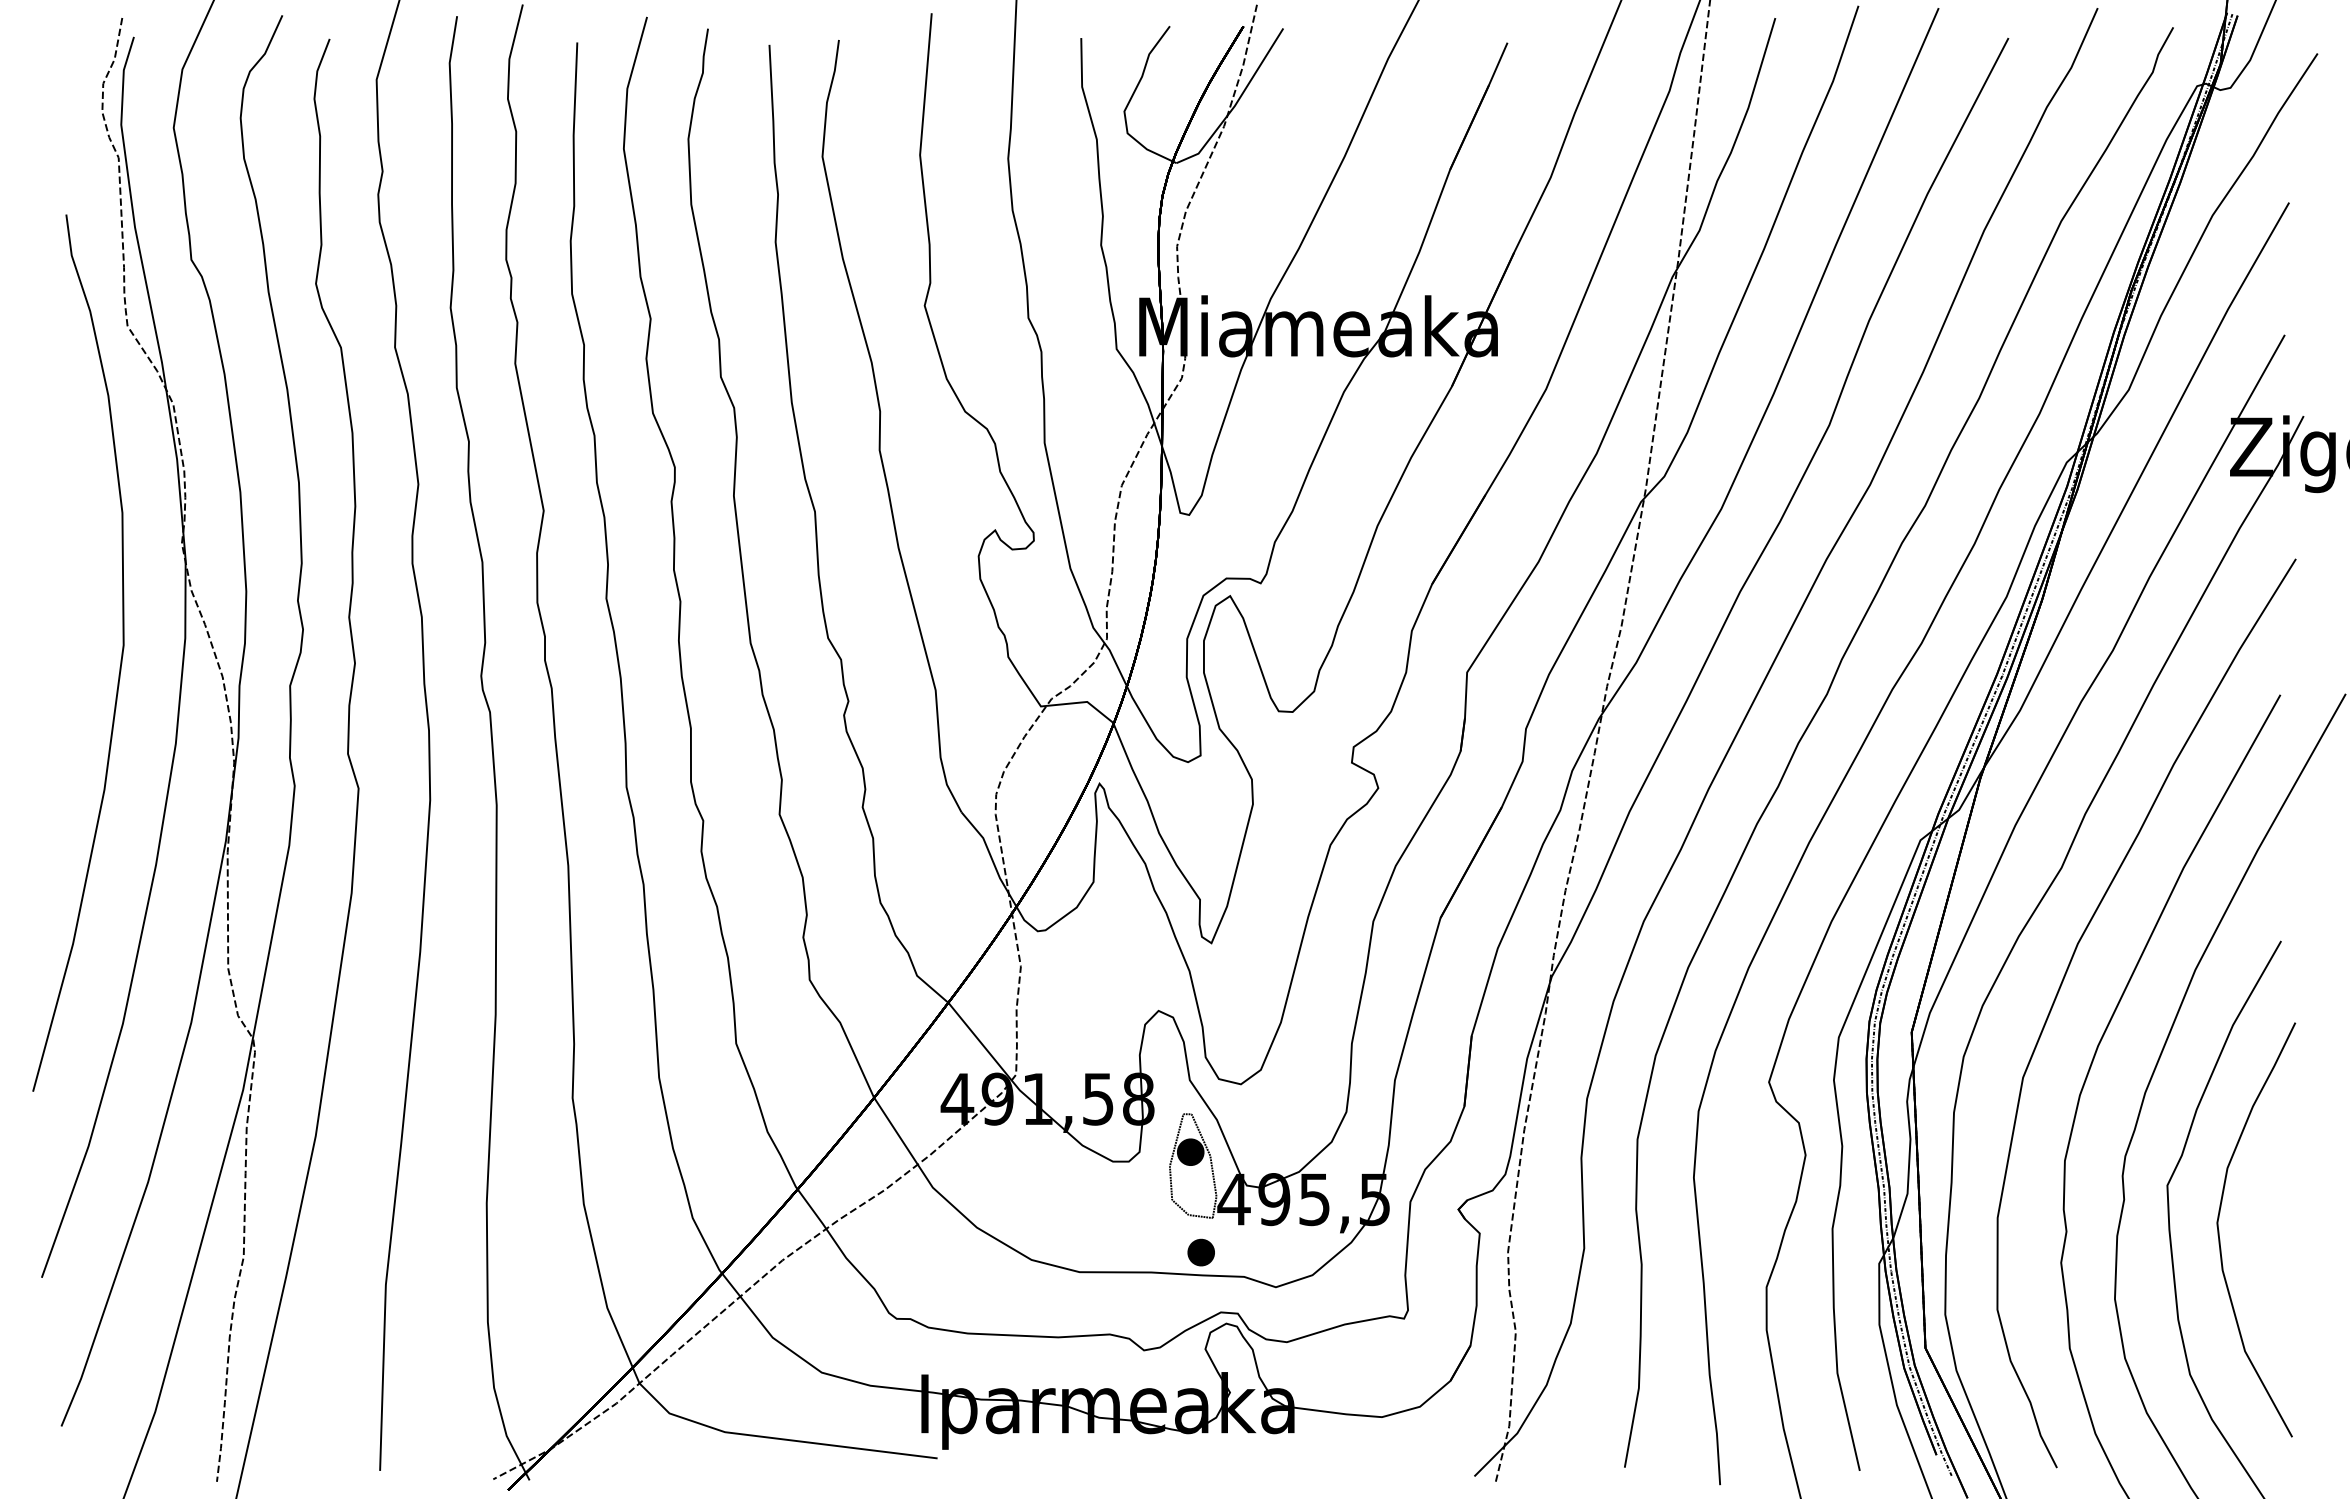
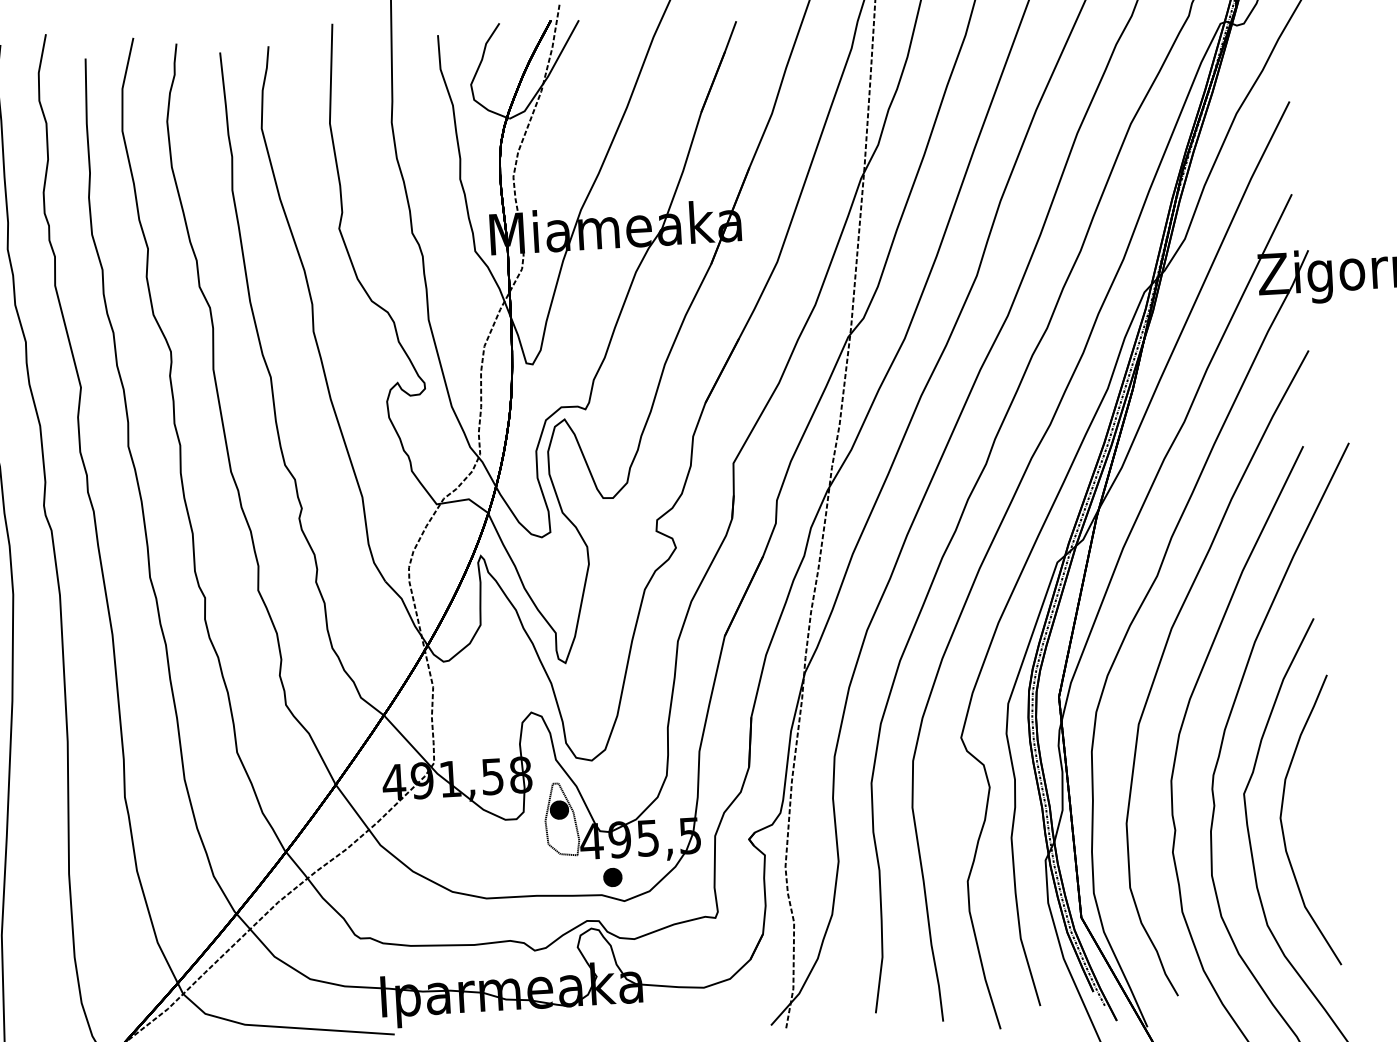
part: (1200, 1252) -> (612, 877), moved

